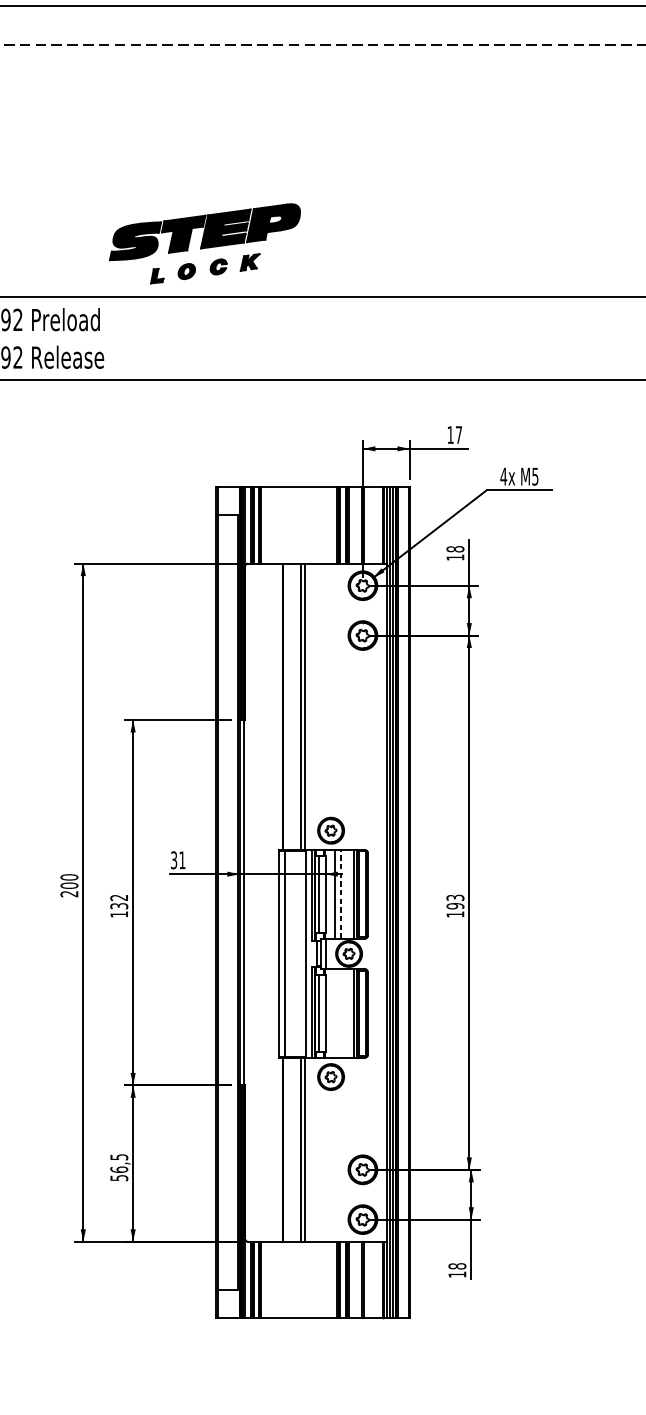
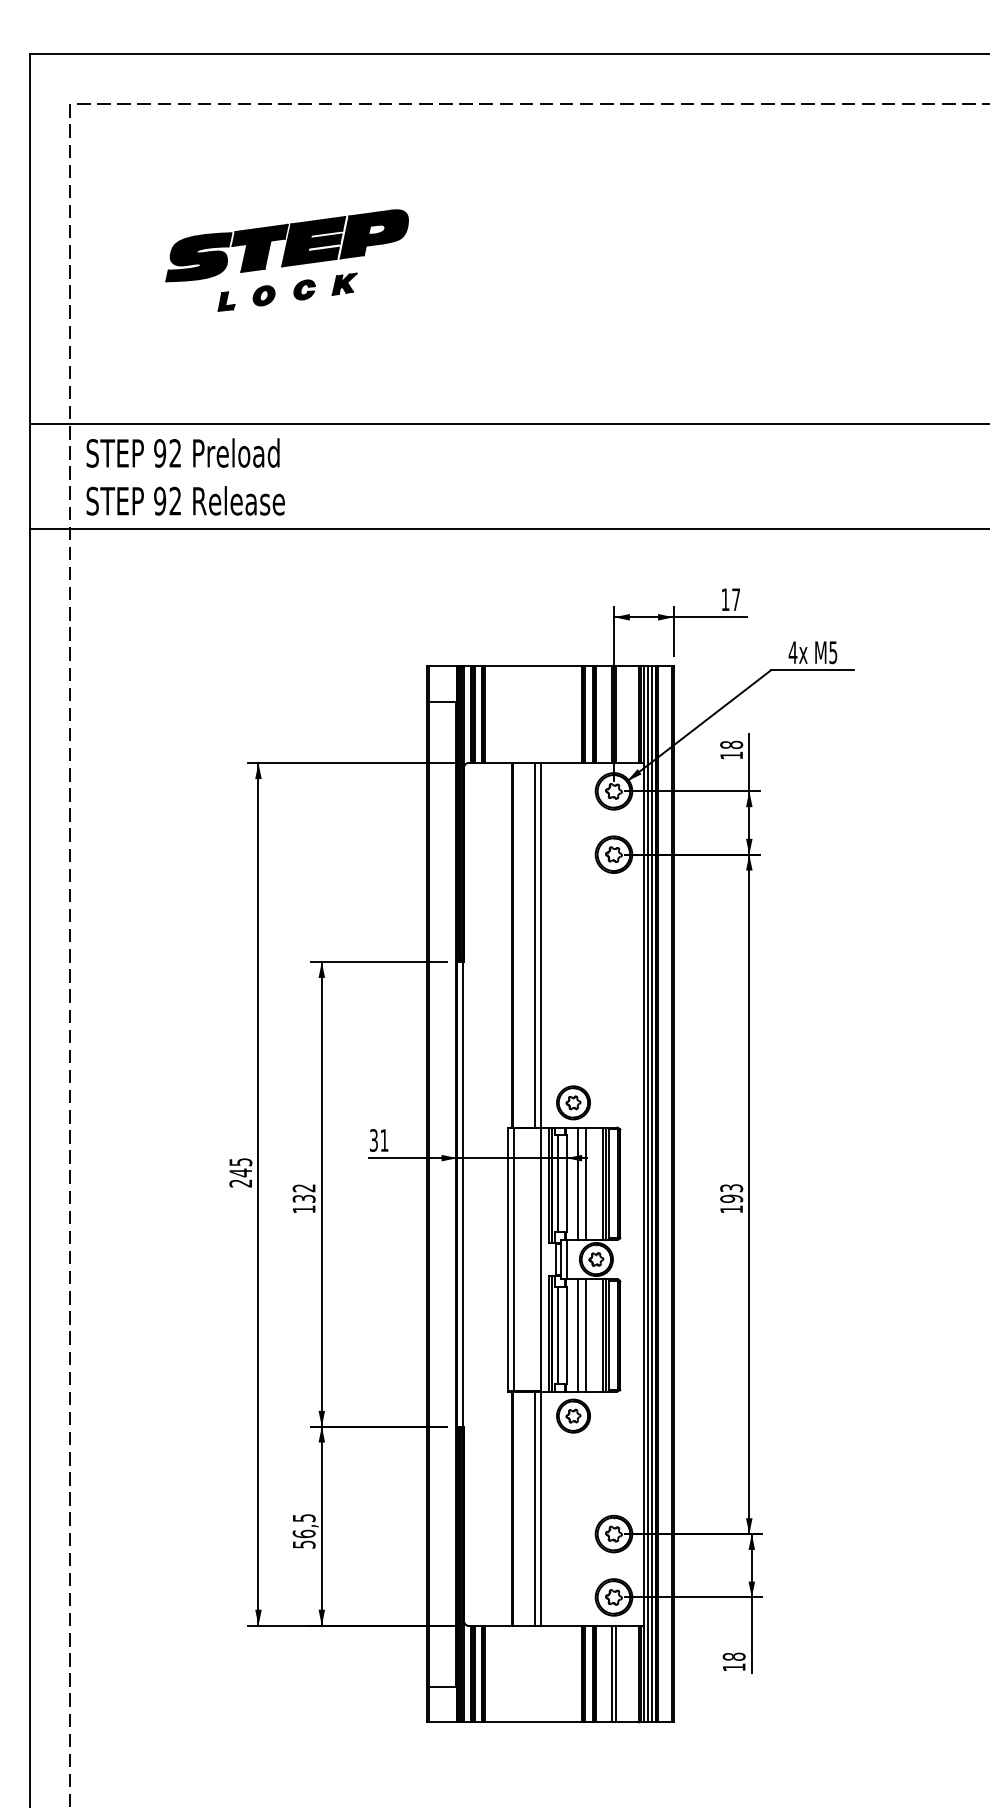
part: (204, 243) -> (286, 260), moved
text: (69, 881) -> (240, 1167), 200 -> 245
line: (340, 894) -> (585, 1183), dashed -> solid
line: (335, 1012) -> (578, 1334), added
line: (340, 1012) -> (585, 1334), added

